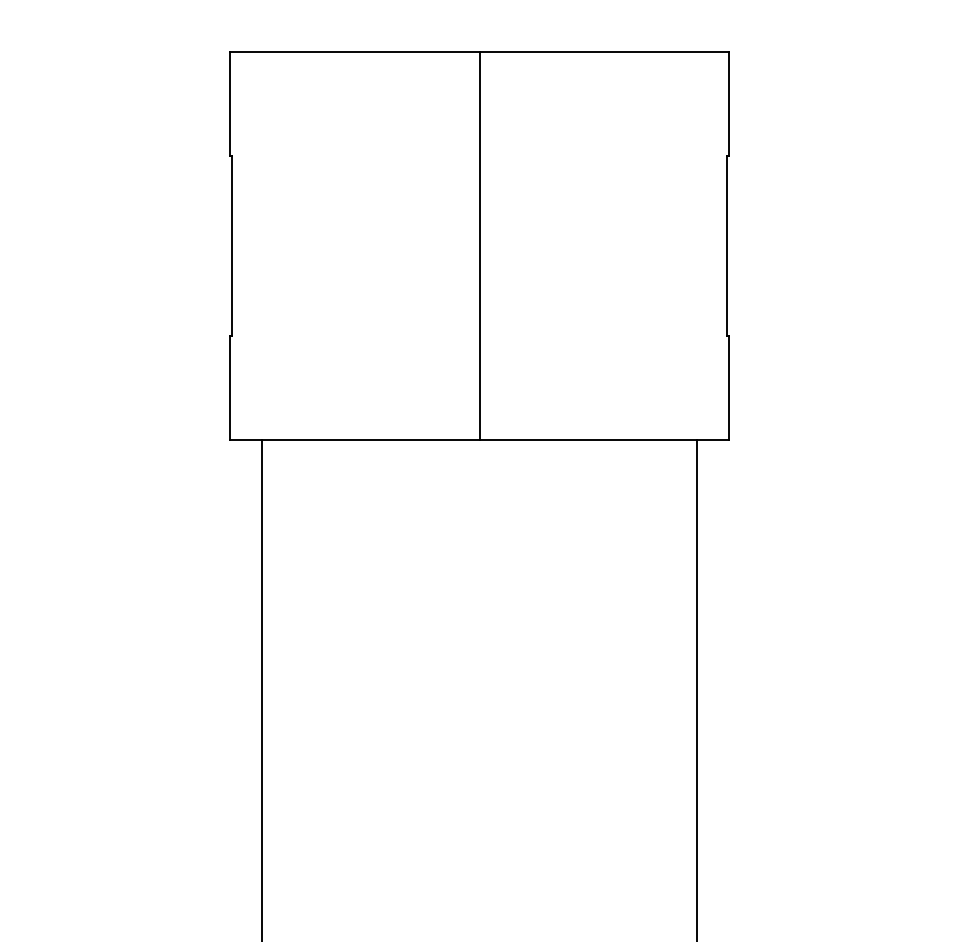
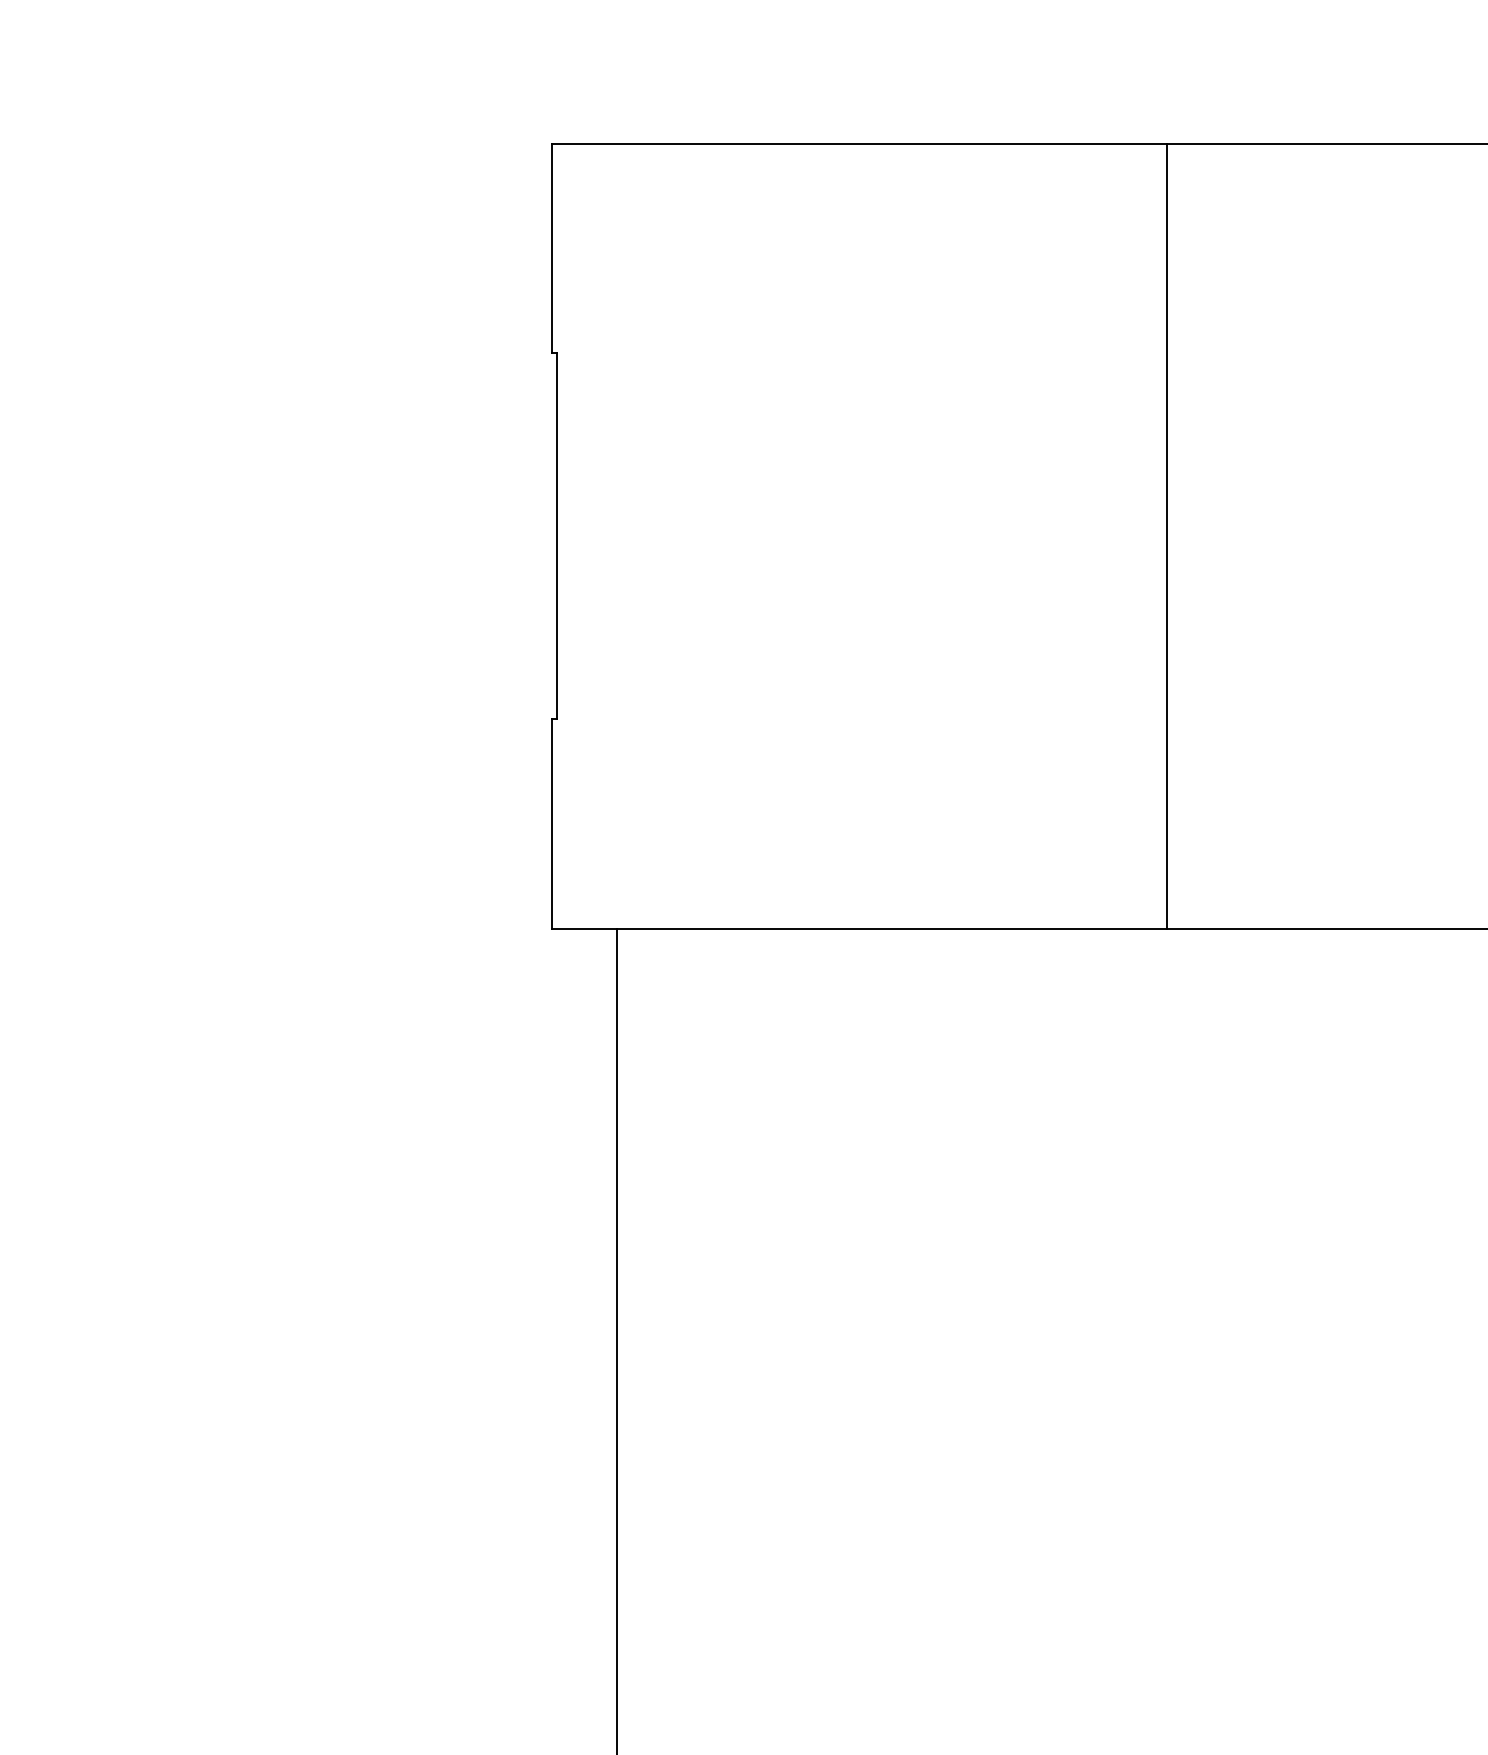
line: (479, 245) -> (1167, 535), moved

